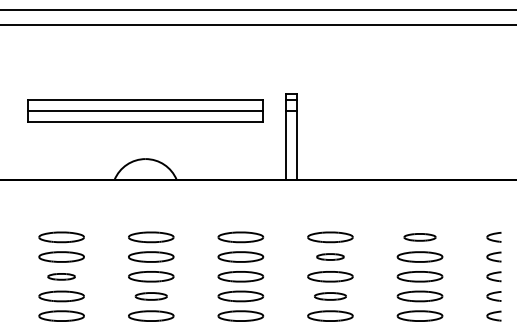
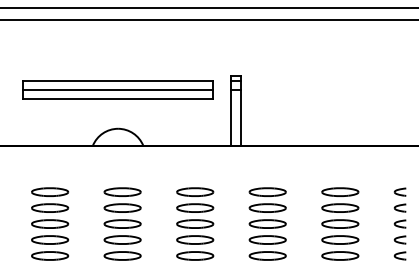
part: (419, 237) -> (339, 192), size x1.43
part: (330, 256) -> (267, 207), size x1.67
part: (61, 276) -> (49, 223), size x1.67
part: (151, 296) -> (122, 240), size x1.43
part: (330, 296) -> (267, 240), size x1.43

